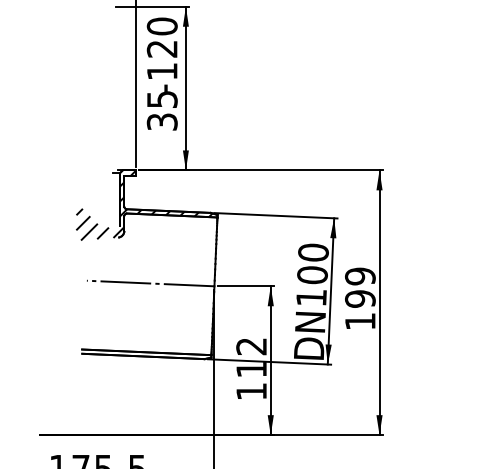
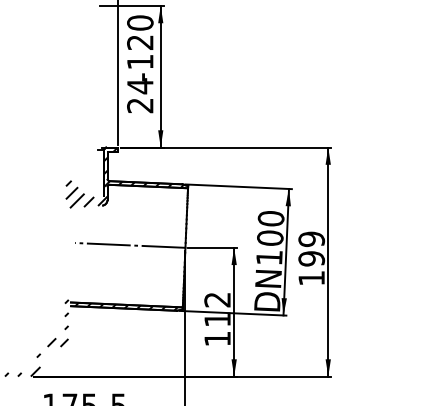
text: (162, 110) -> (140, 95), 35 -> 24
hatch: (105, 389) -> (91, 337), added

